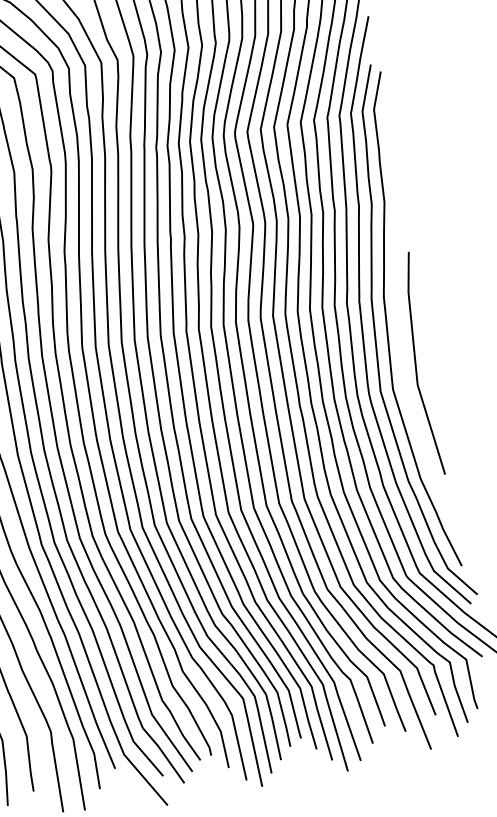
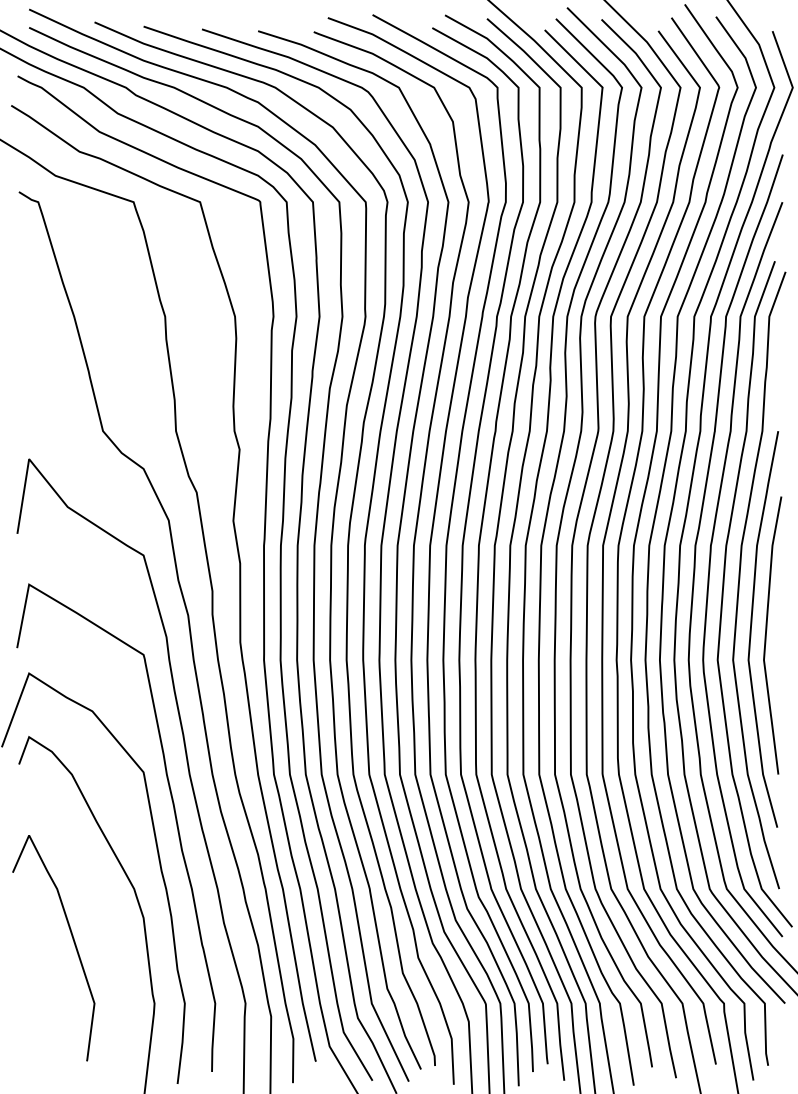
curve: (403, 362) -> (751, 629), added

